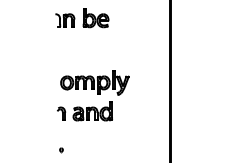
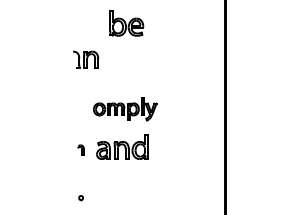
part: (65, 20) -> (86, 59), moved
part: (94, 83) -> (124, 109), size x0.7
part: (61, 114) -> (80, 150), size x0.6

